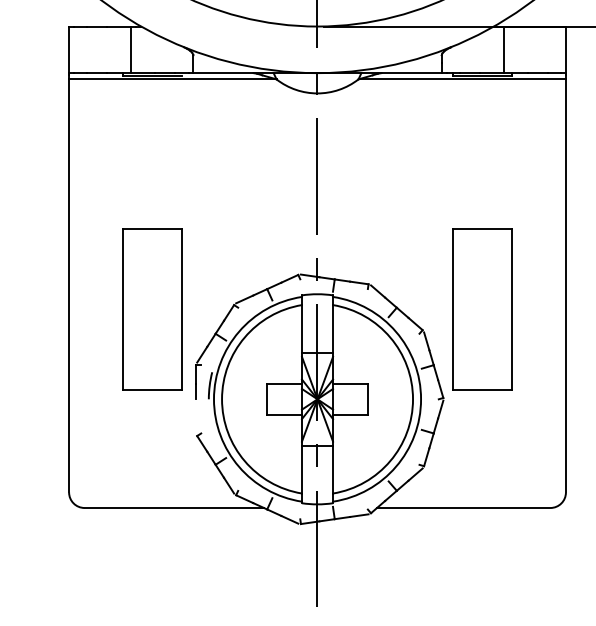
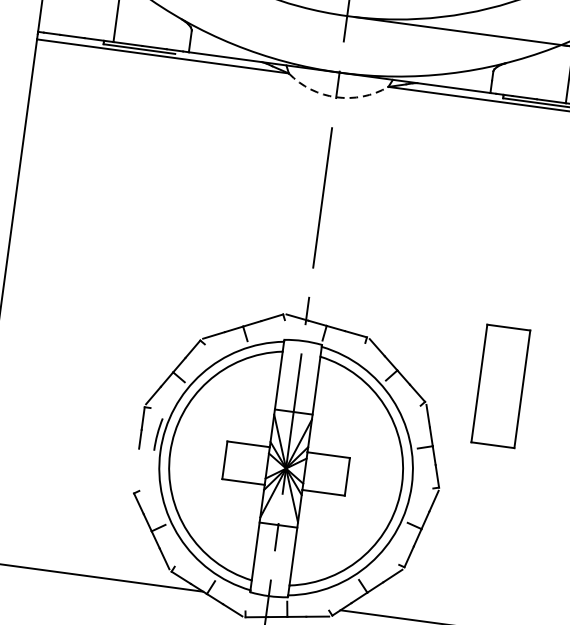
arc: (317, 93) -> (336, 97), solid -> dashed
part: (152, 309) -> (100, 332), removed
part: (482, 309) -> (501, 386), size x0.6

